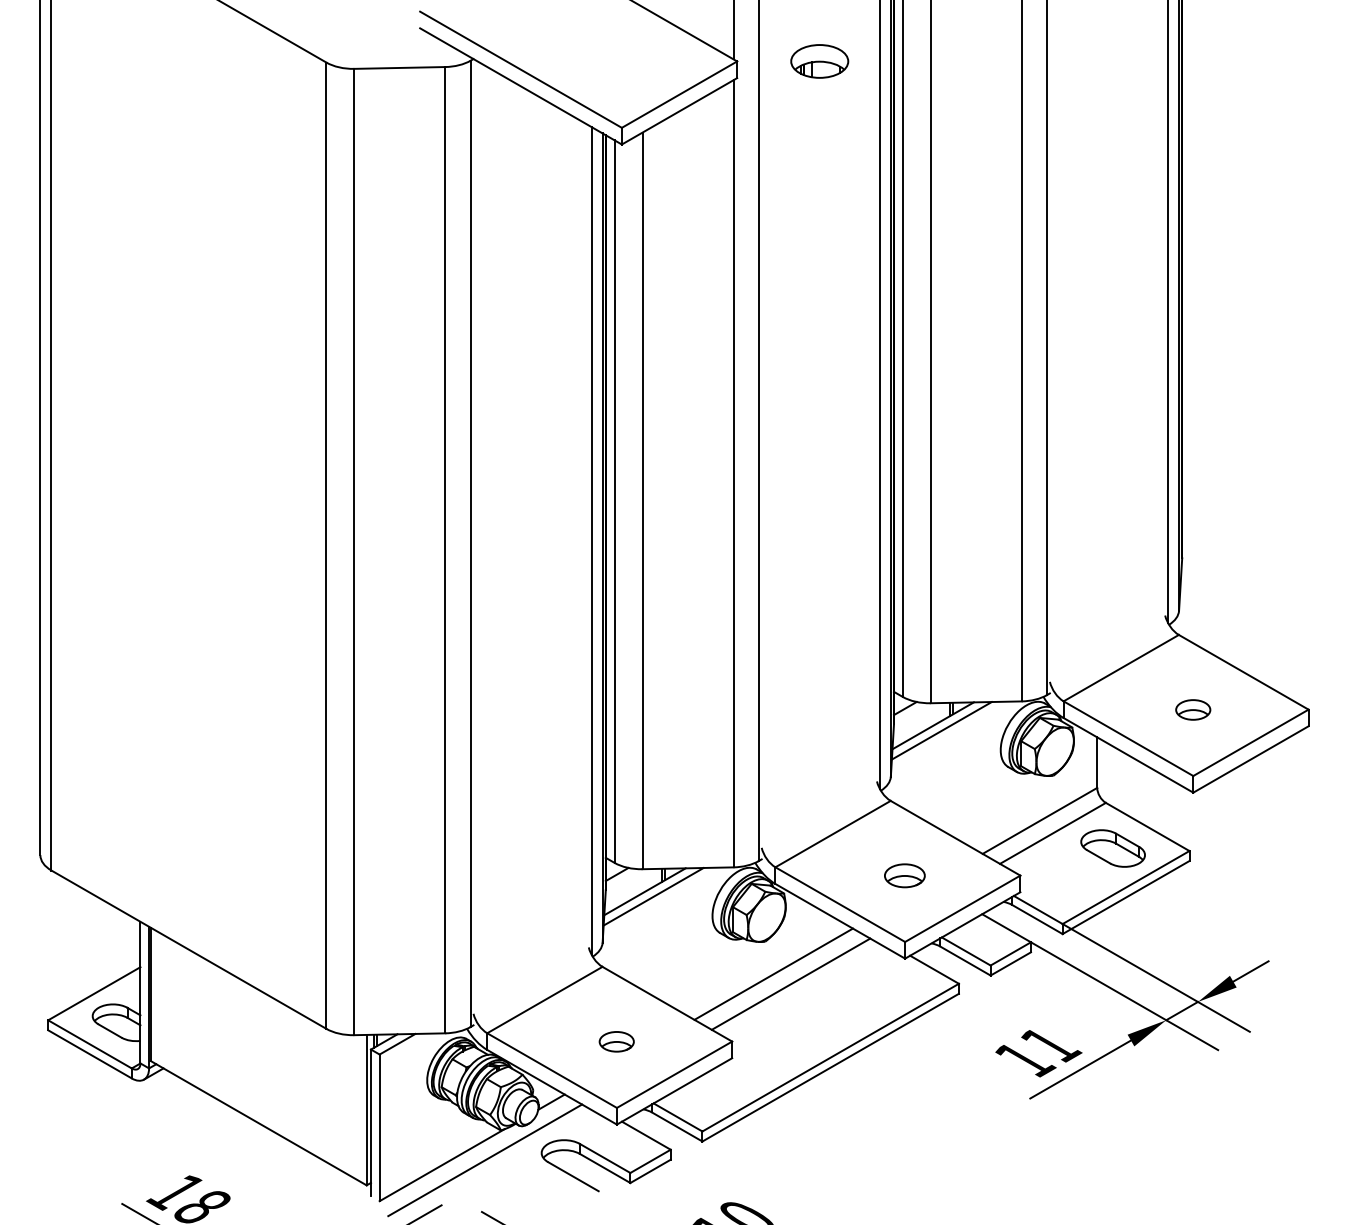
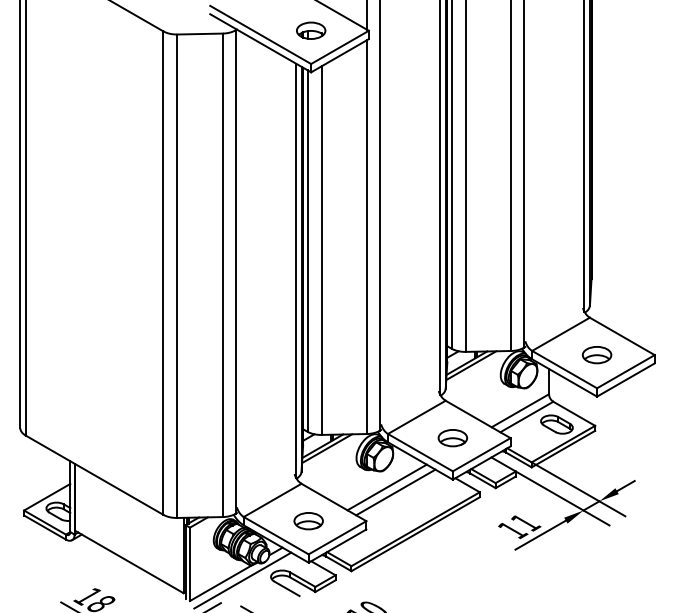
part: (820, 60) -> (311, 30), moved
part: (1192, 710) -> (596, 355), size x1.67
part: (904, 876) -> (452, 438), size x1.43
part: (616, 1042) -> (308, 521), size x1.67

